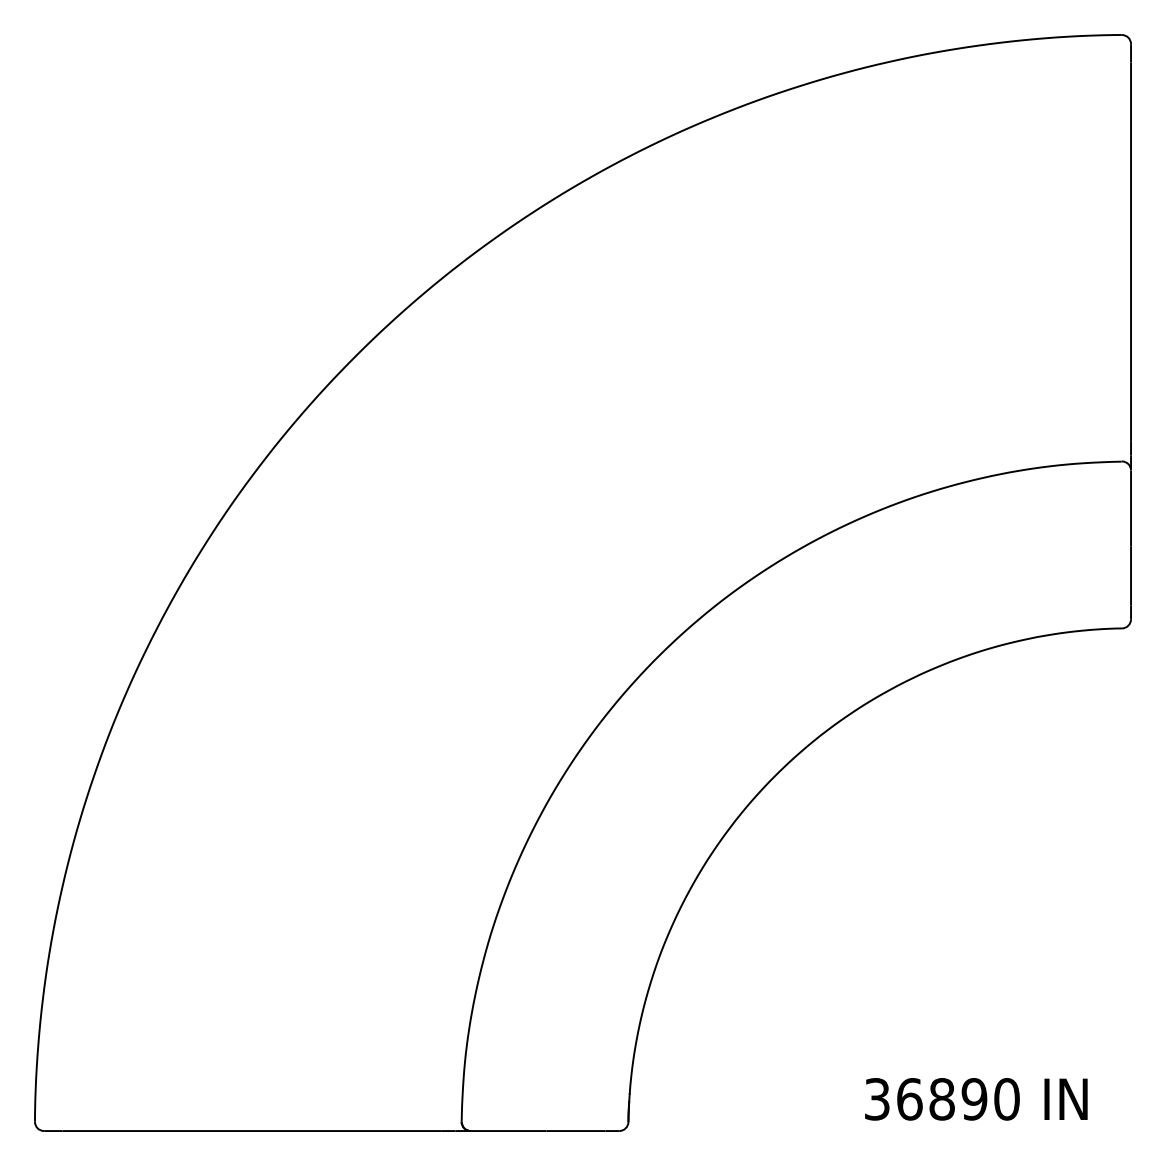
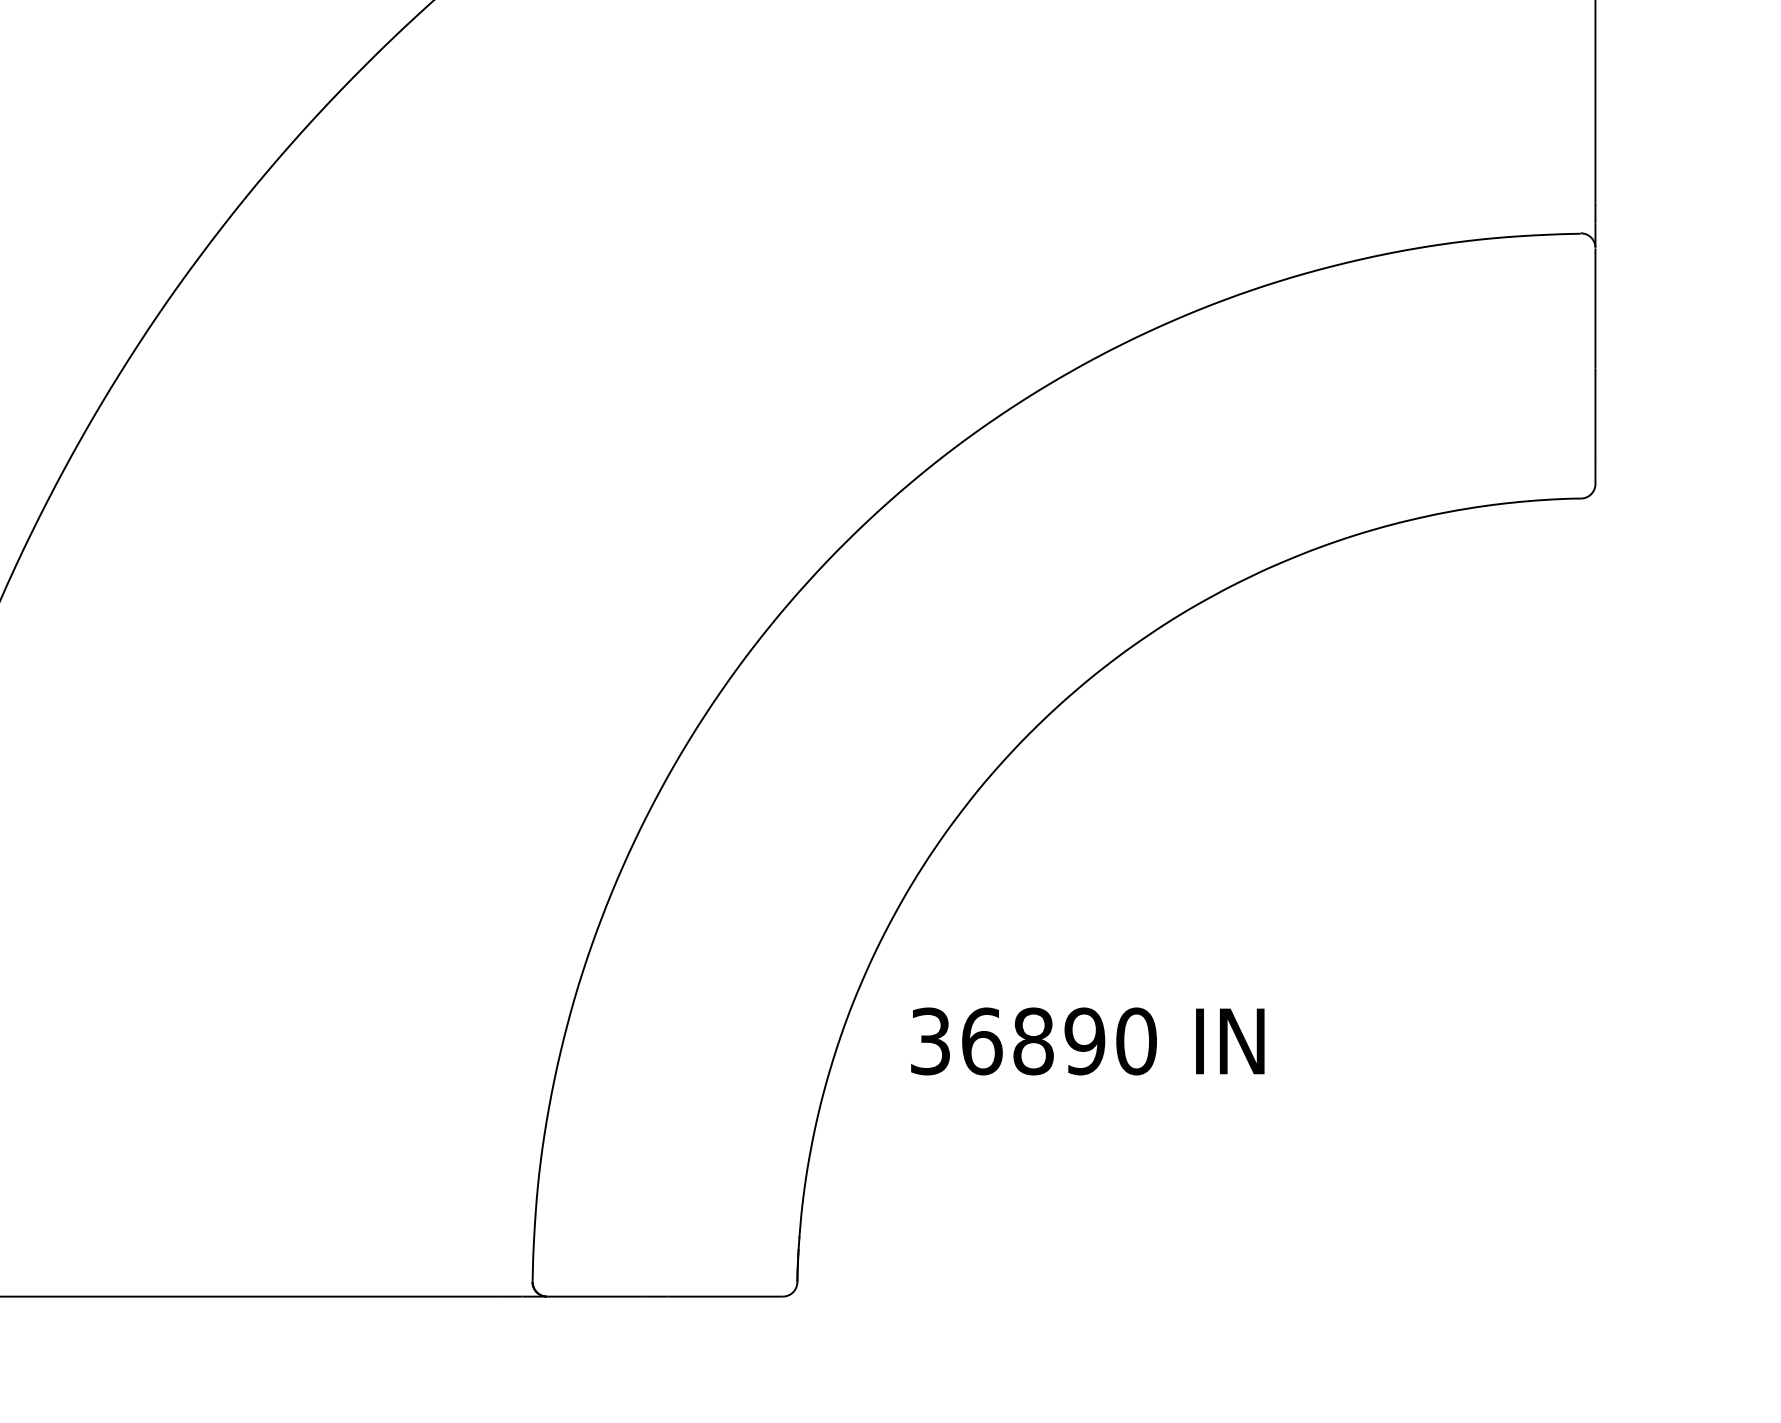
text: (976, 1099) -> (1088, 1041), moved

